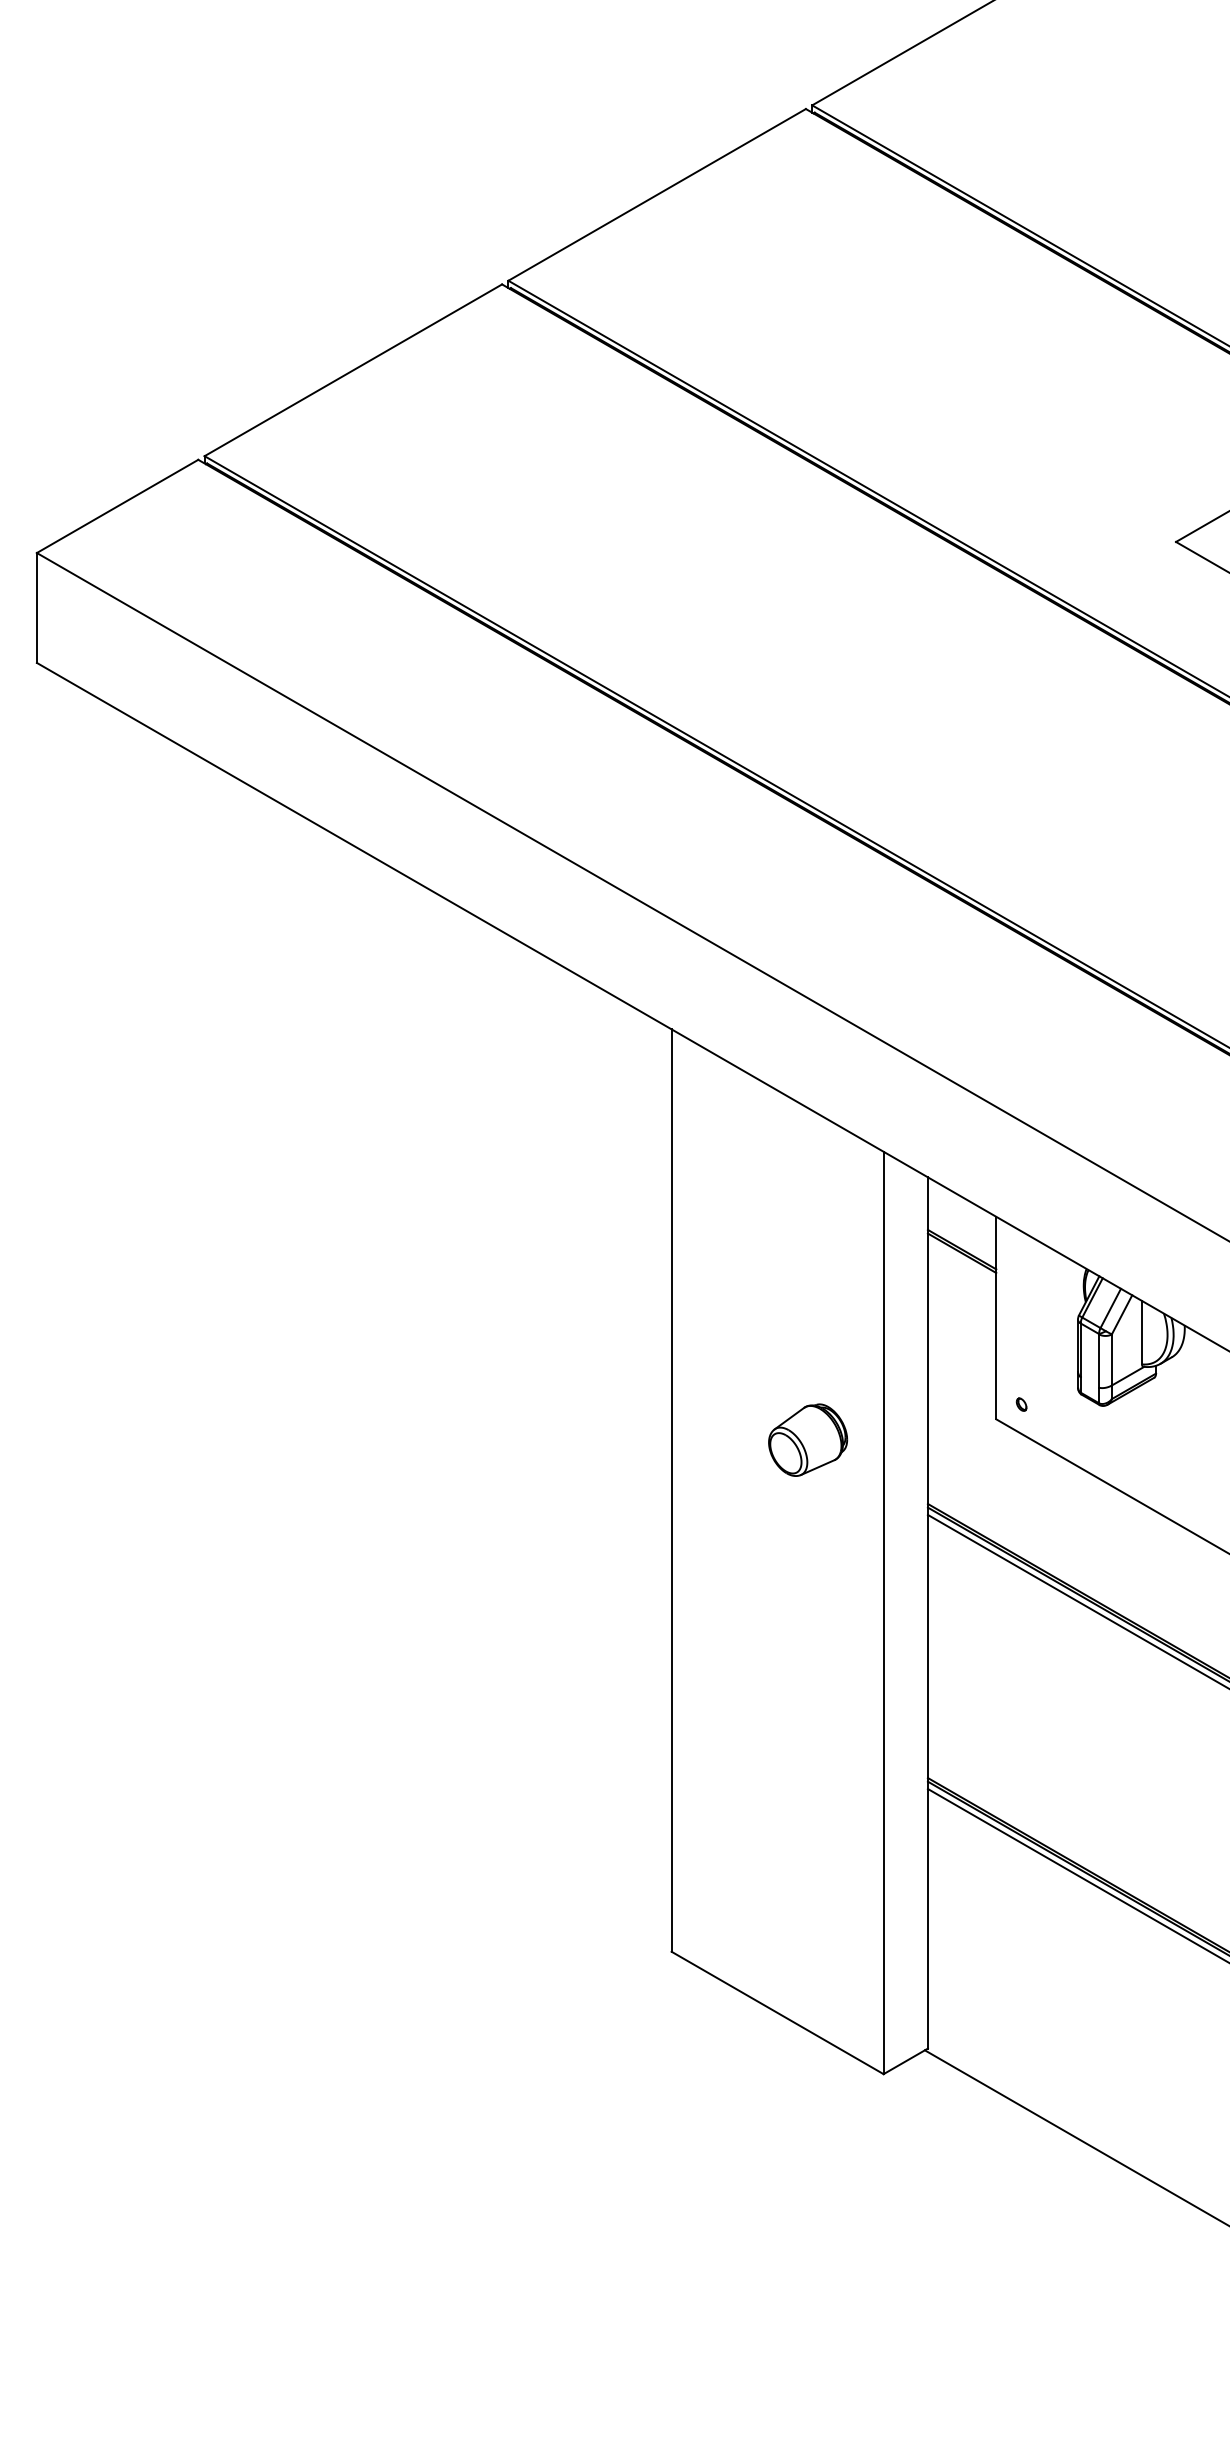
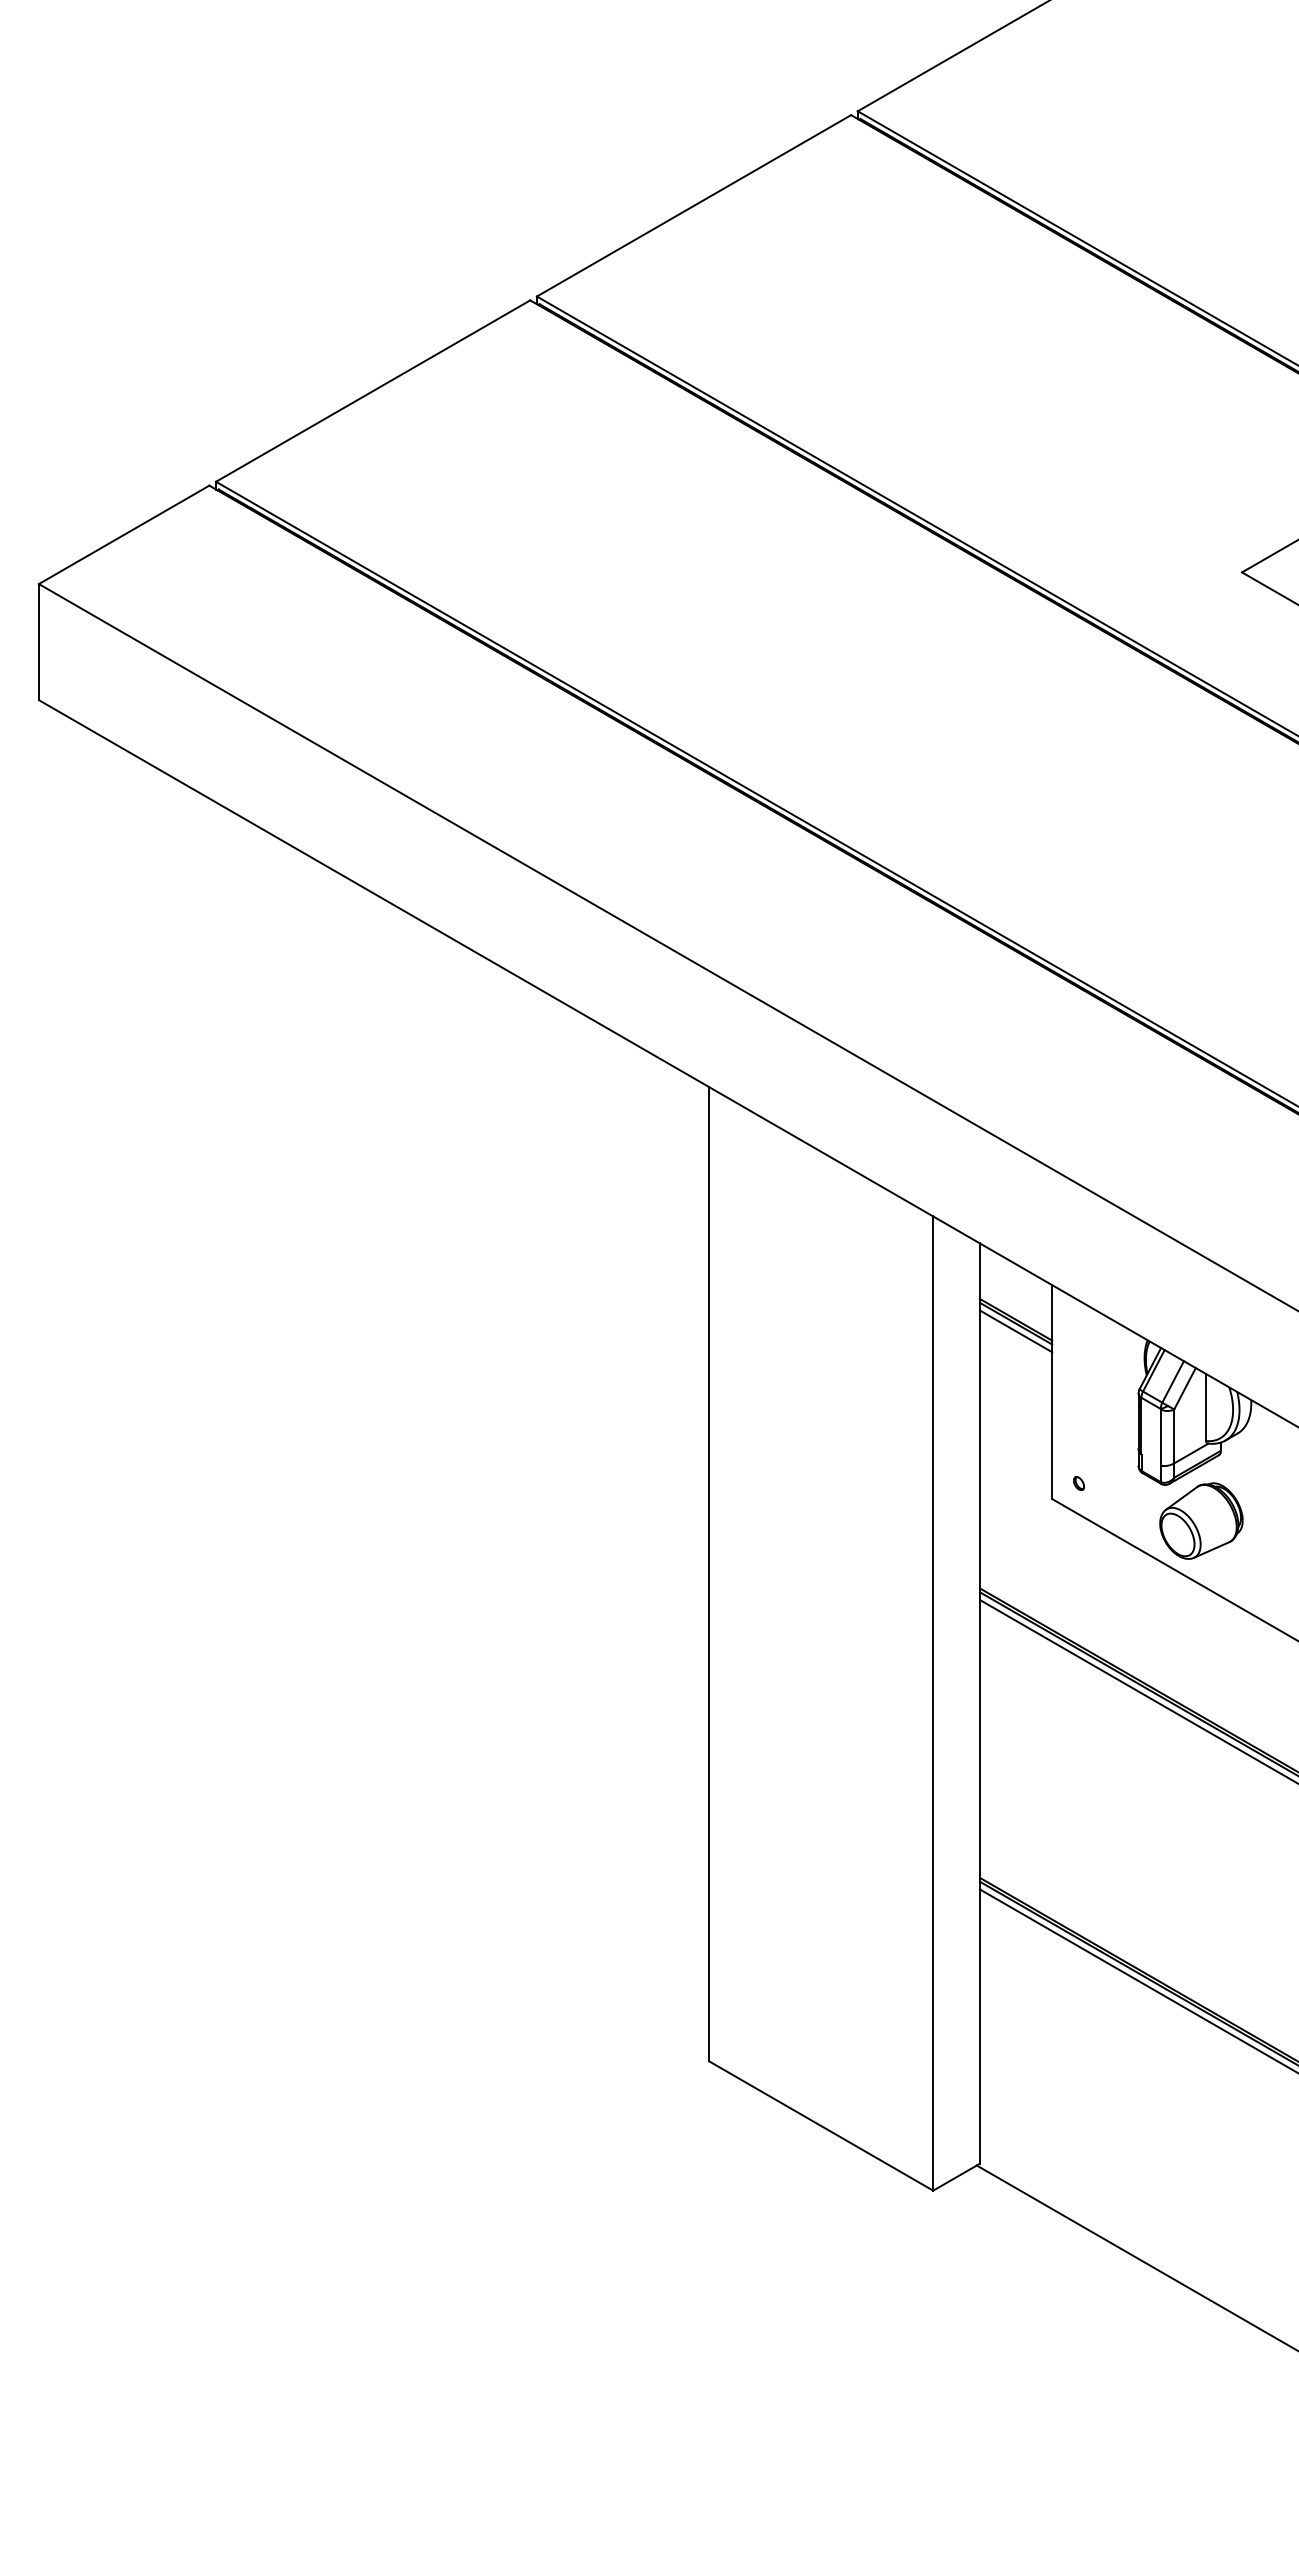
line: (962, 1260) -> (1016, 1331), added
part: (808, 1439) -> (1201, 1520), moved

